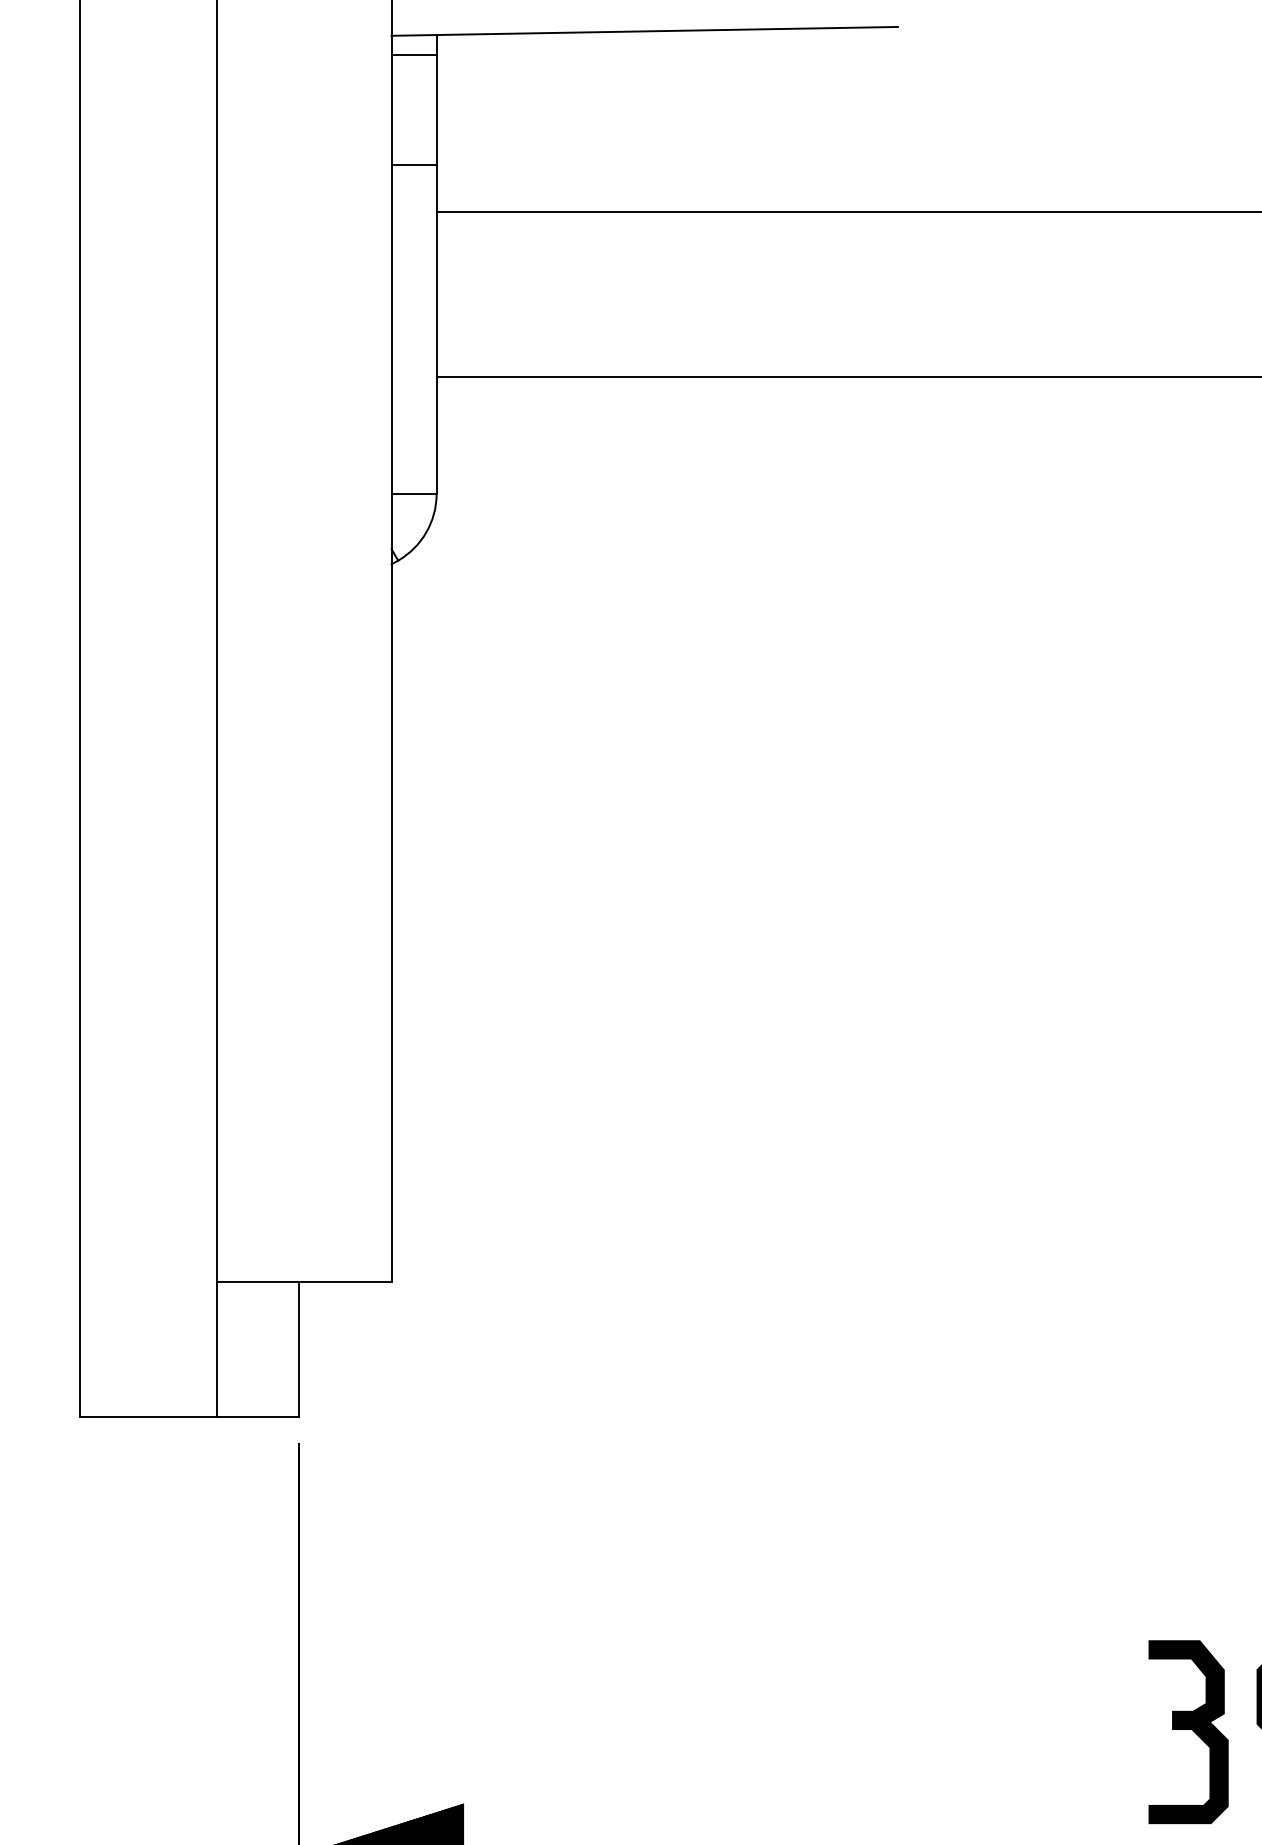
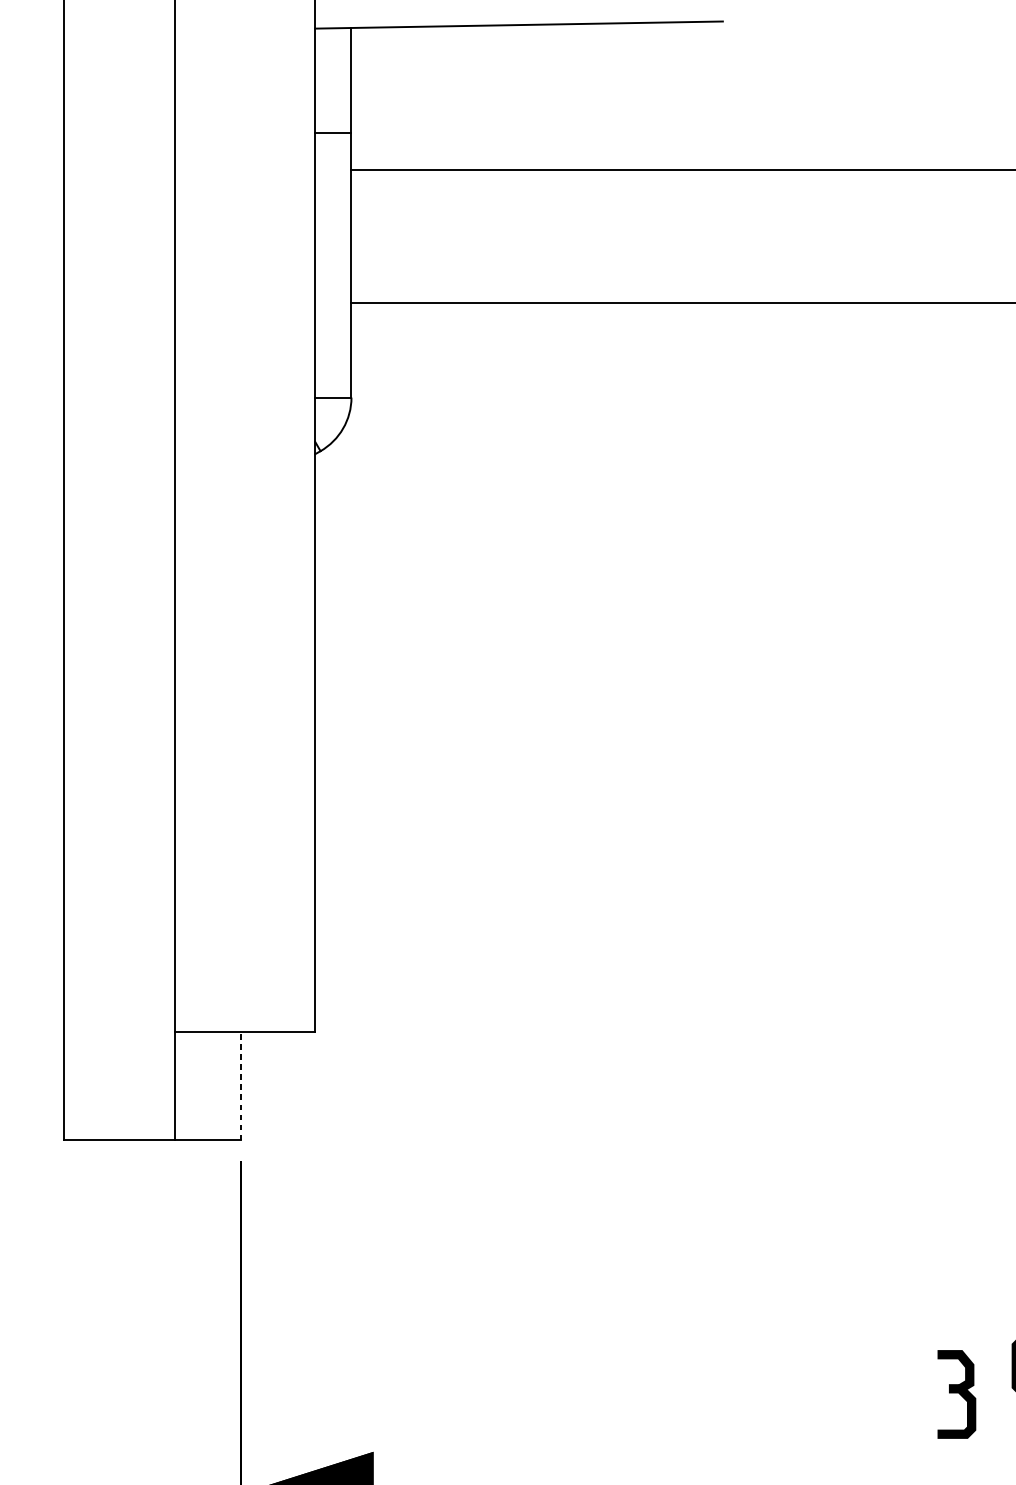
line: (413, 55) -> (332, 44), removed
line: (299, 1348) -> (241, 1085), solid -> dashed
part: (1188, 1732) -> (956, 1394), size x0.6

